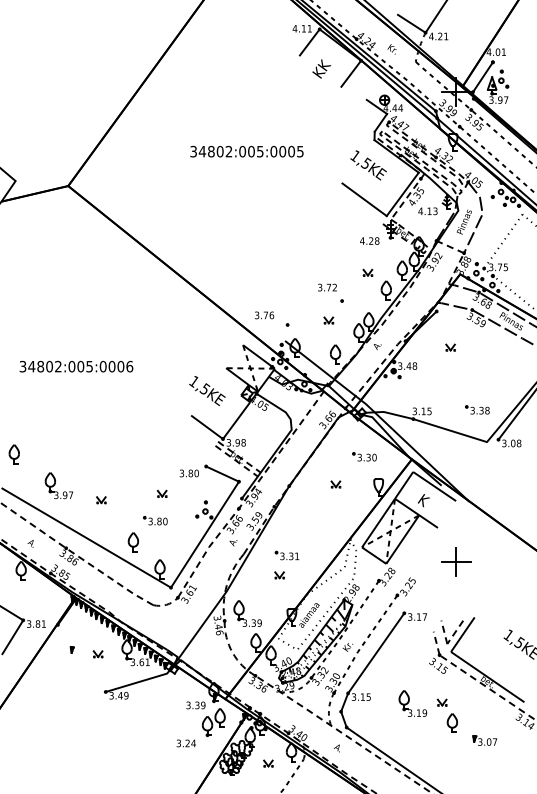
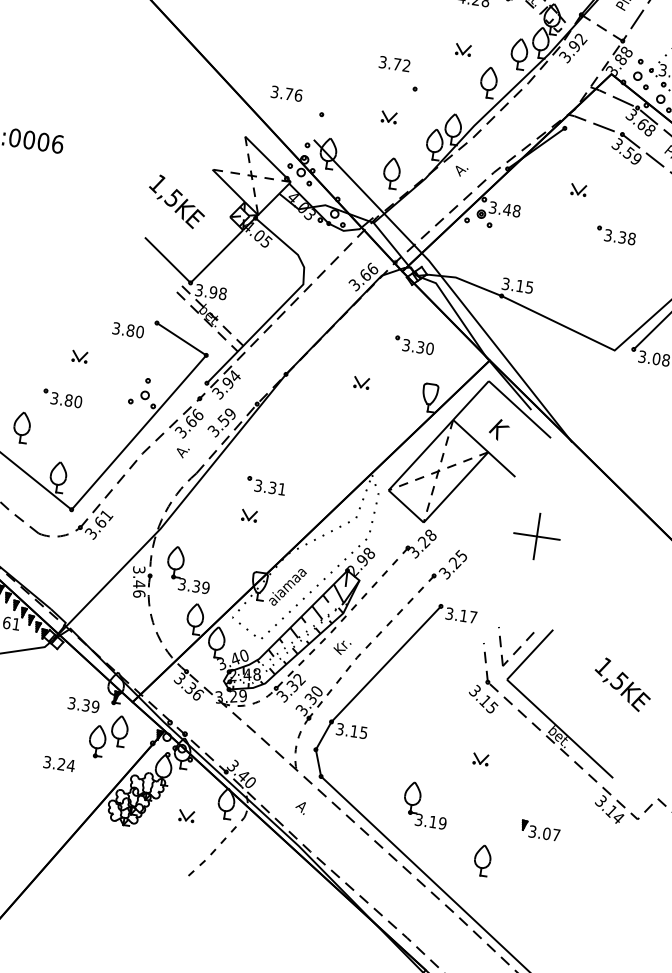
part: (477, 409) -> (616, 234), moved
part: (412, 703) -> (425, 804), moved
part: (451, 722) -> (481, 859), moved

